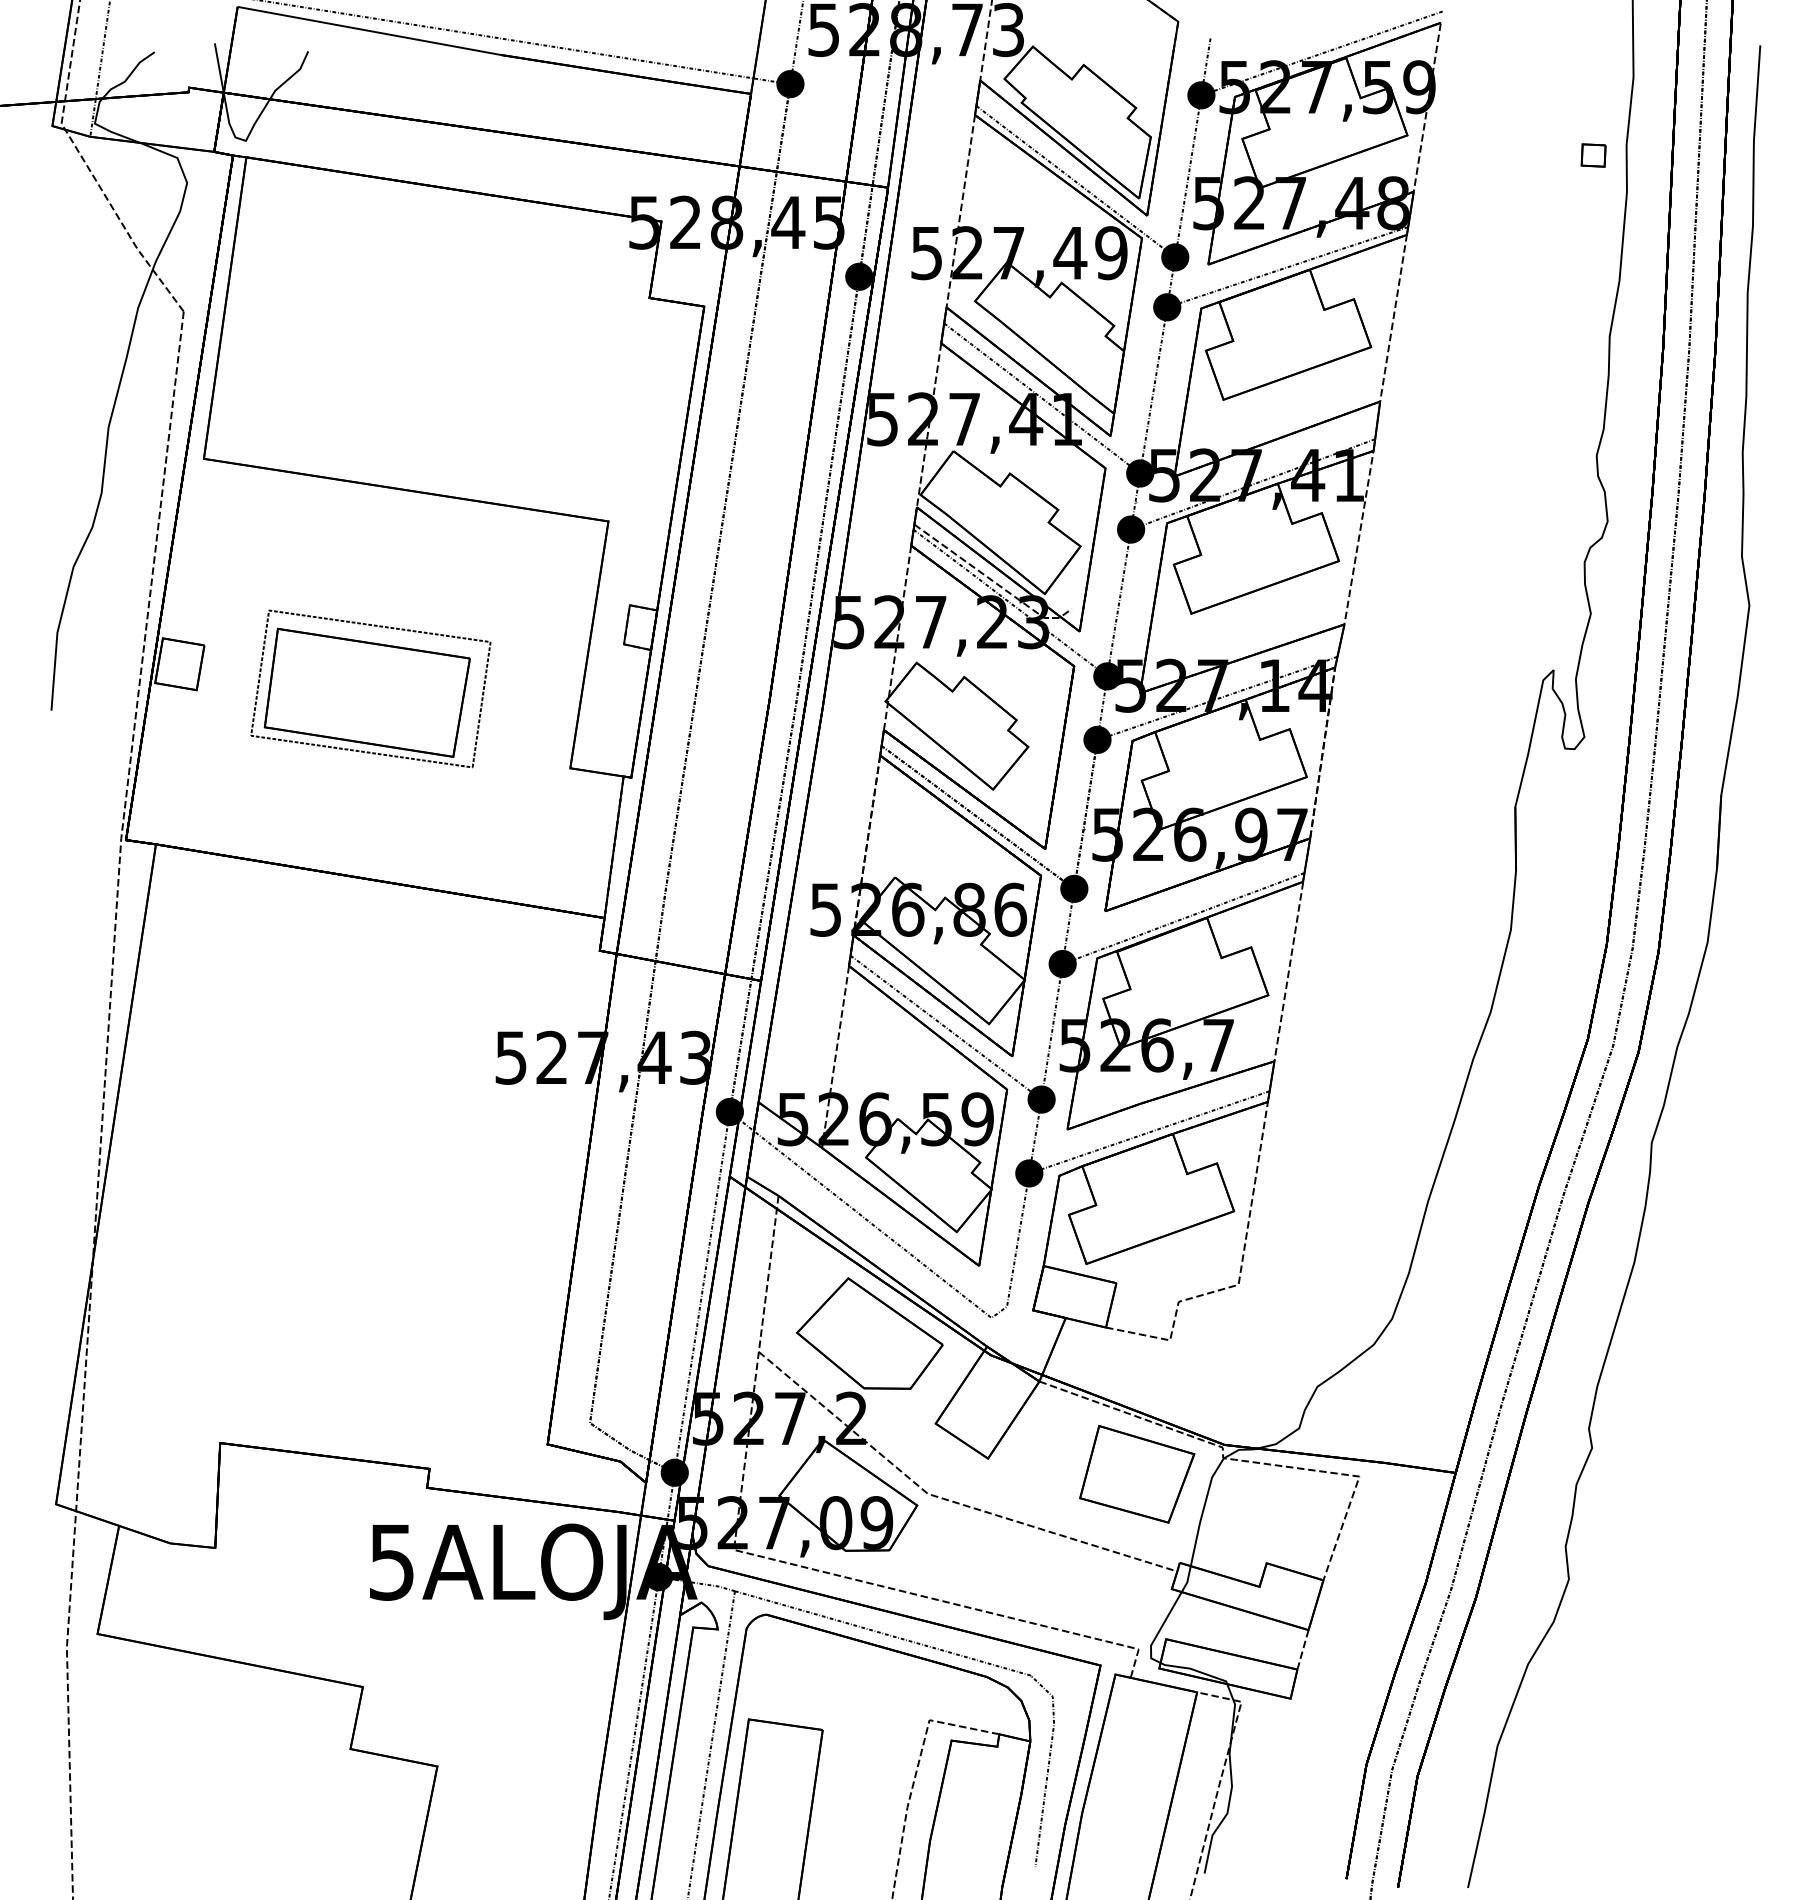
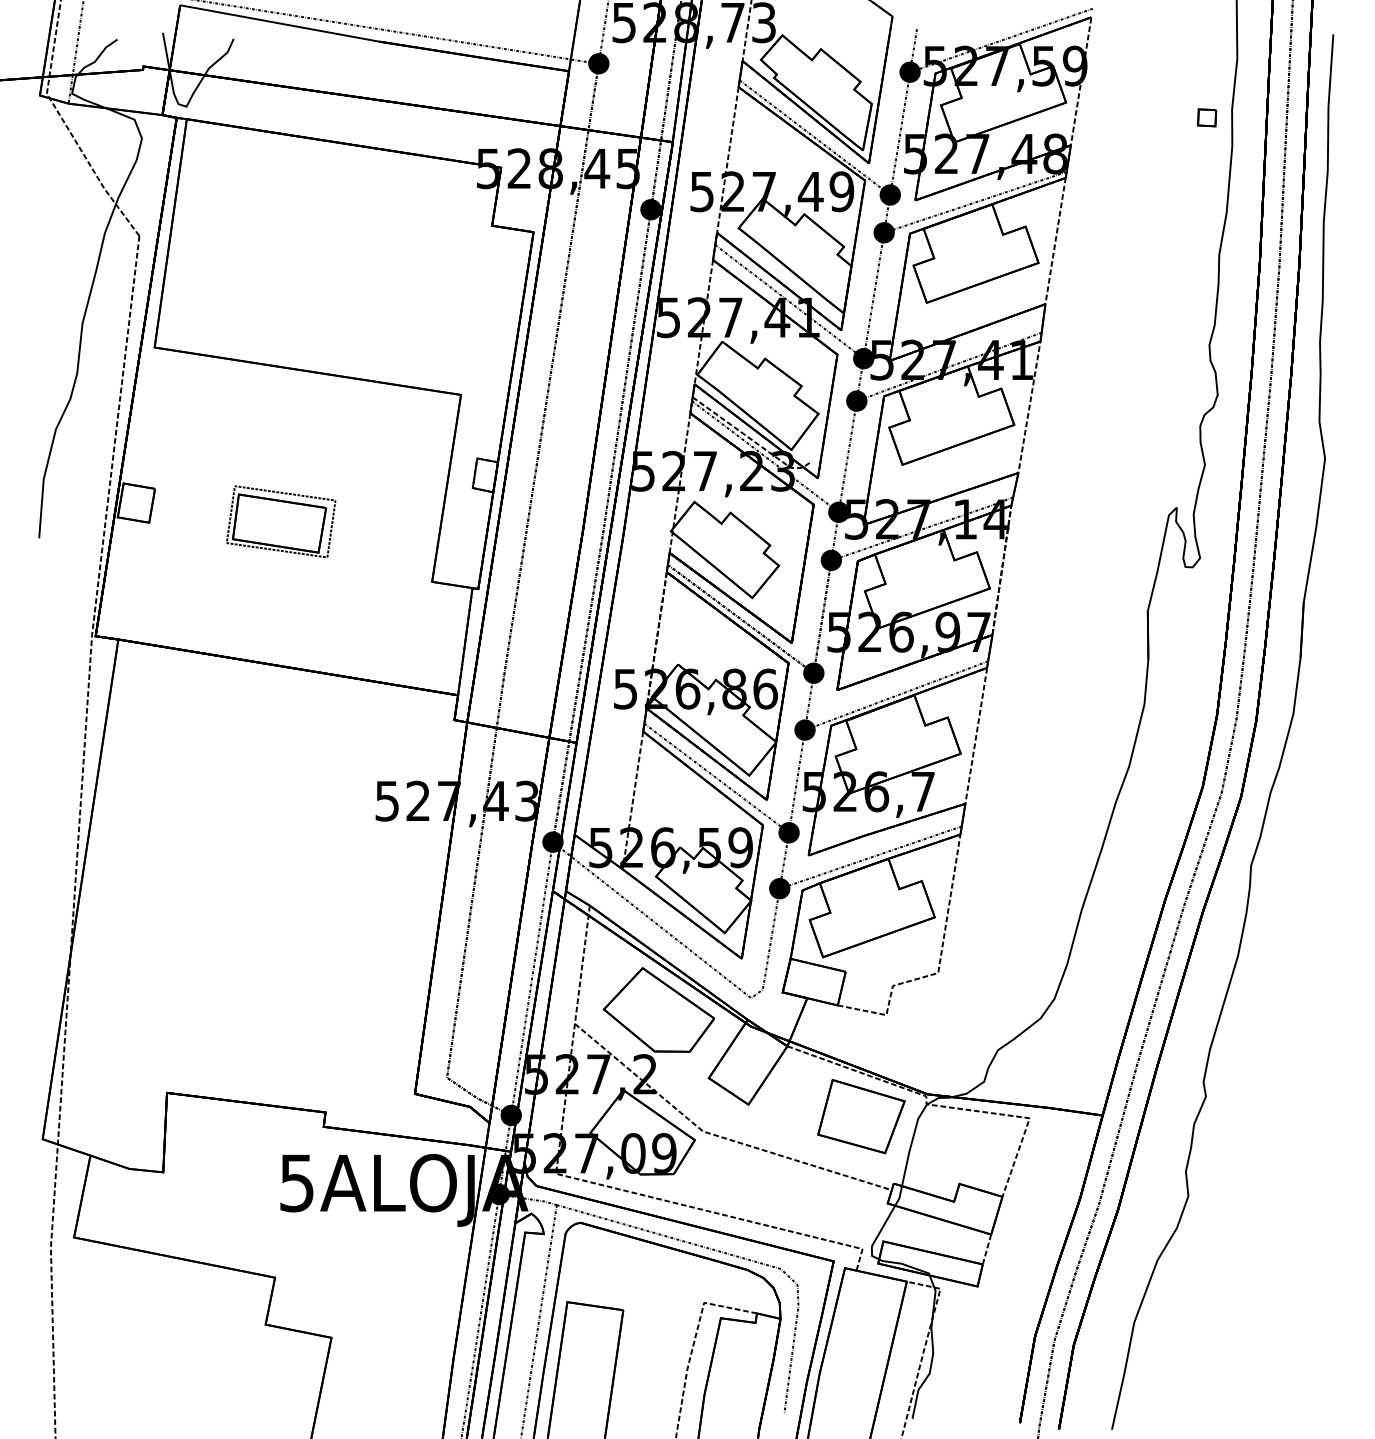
part: (370, 688) -> (280, 521), size x0.6

